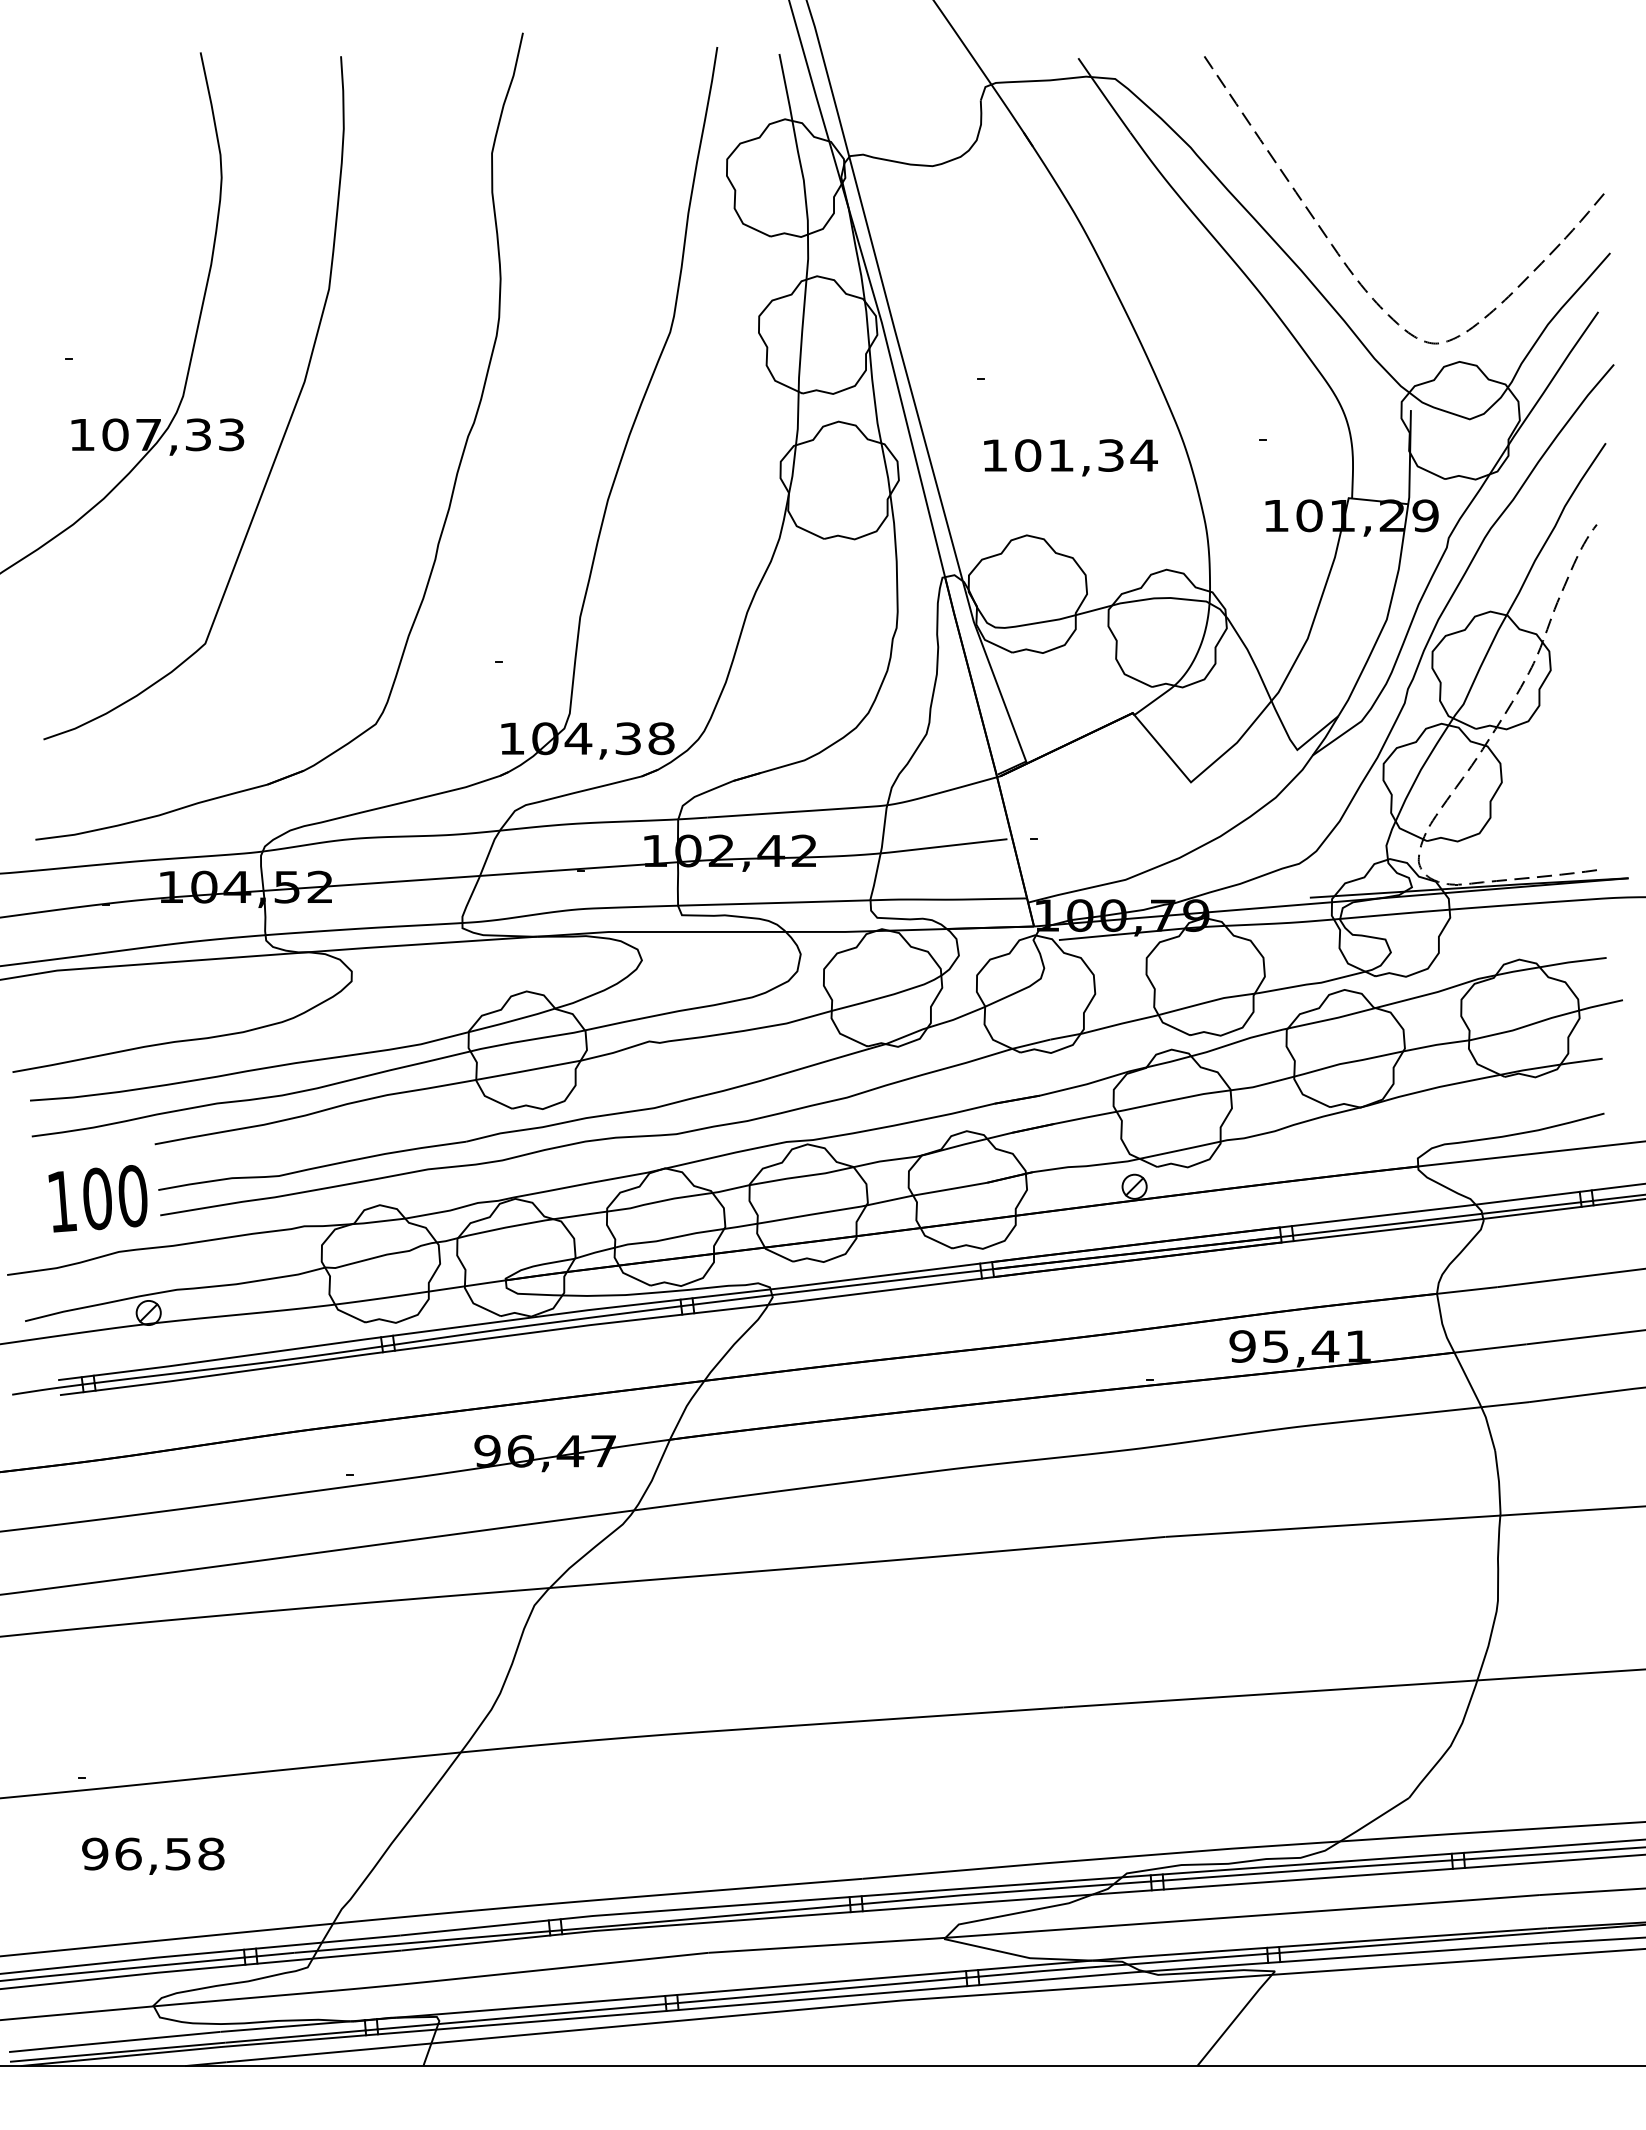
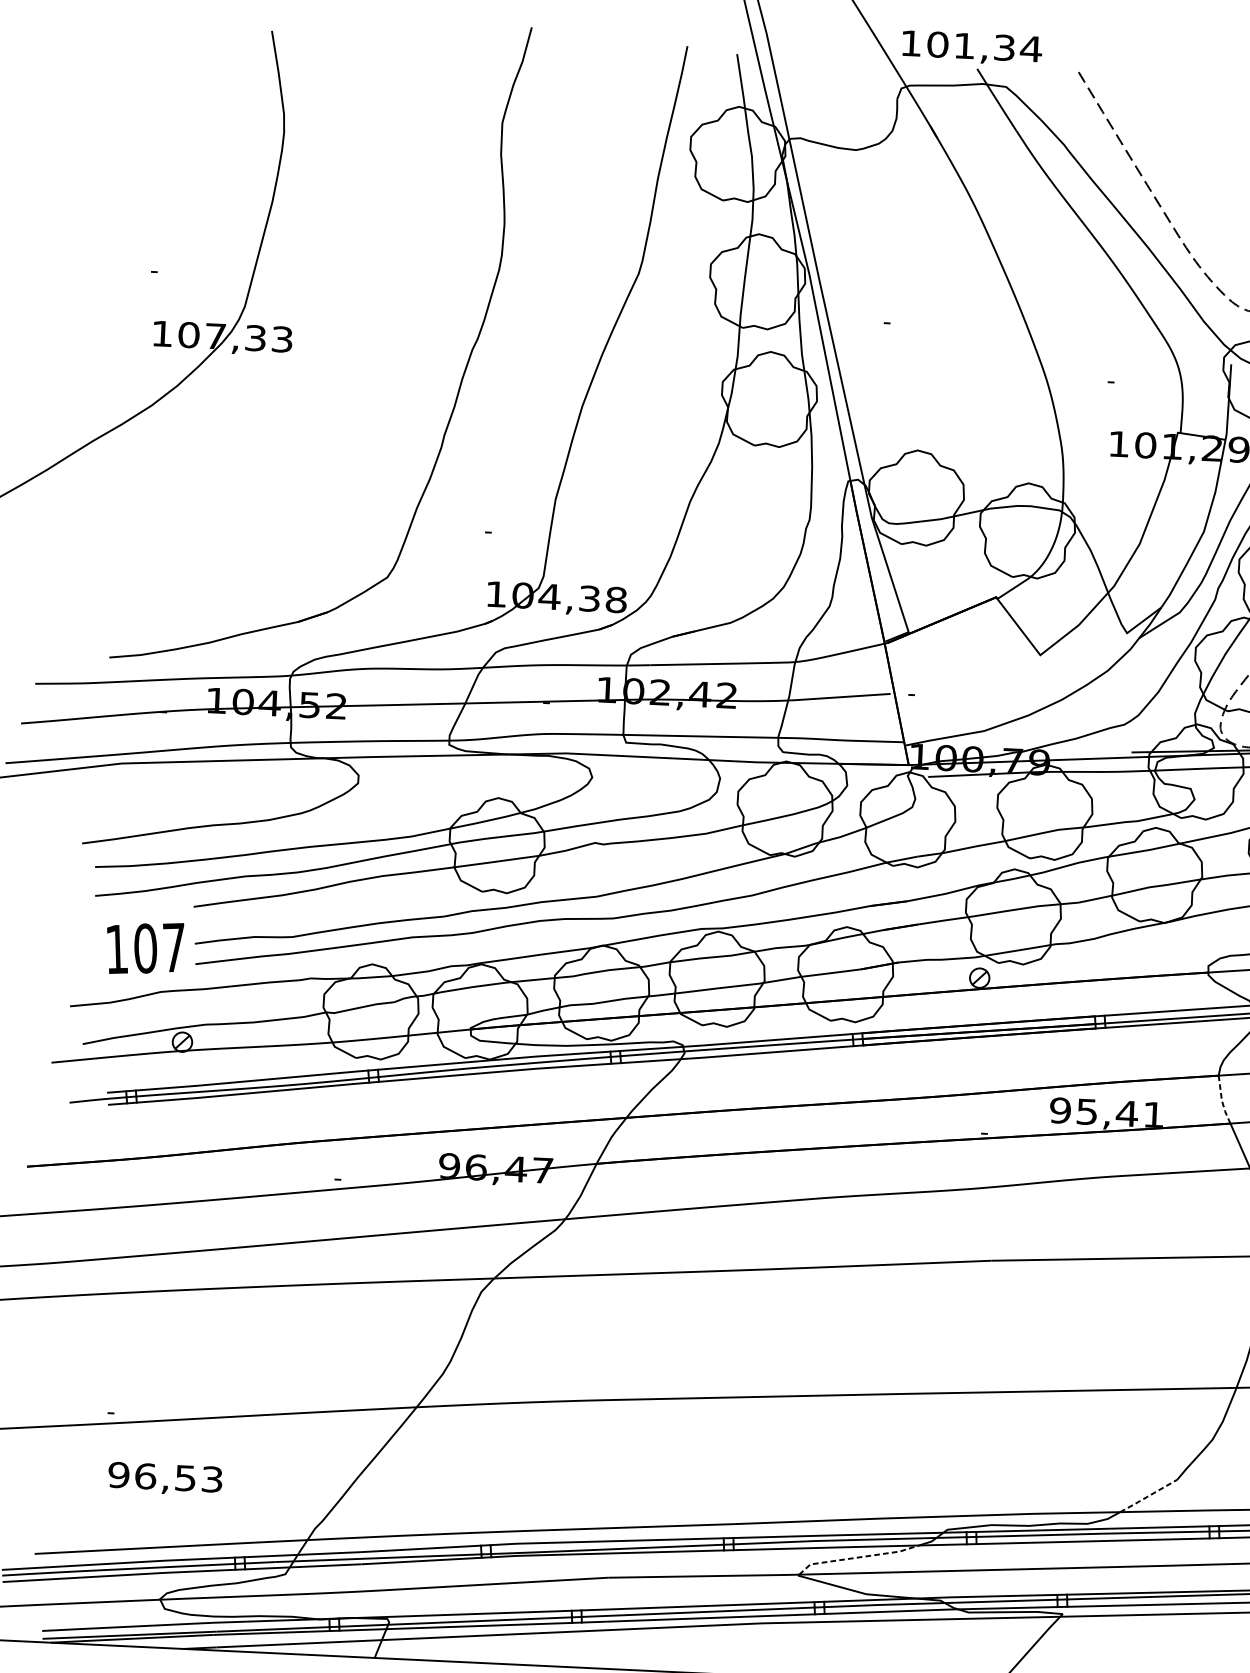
curve: (282, 436) -> (323, 342), removed
text: (1070, 457) -> (971, 47), moved
text: (132, 1196) -> (173, 947), 100 -> 107
line: (1442, 1323) -> (1222, 1099), solid -> dashed
line: (1374, 1819) -> (1148, 1495), solid -> dashed
text: (211, 1853) -> (212, 1479), 96,58 -> 96,53
line: (1017, 1913) -> (858, 1557), solid -> dashed

